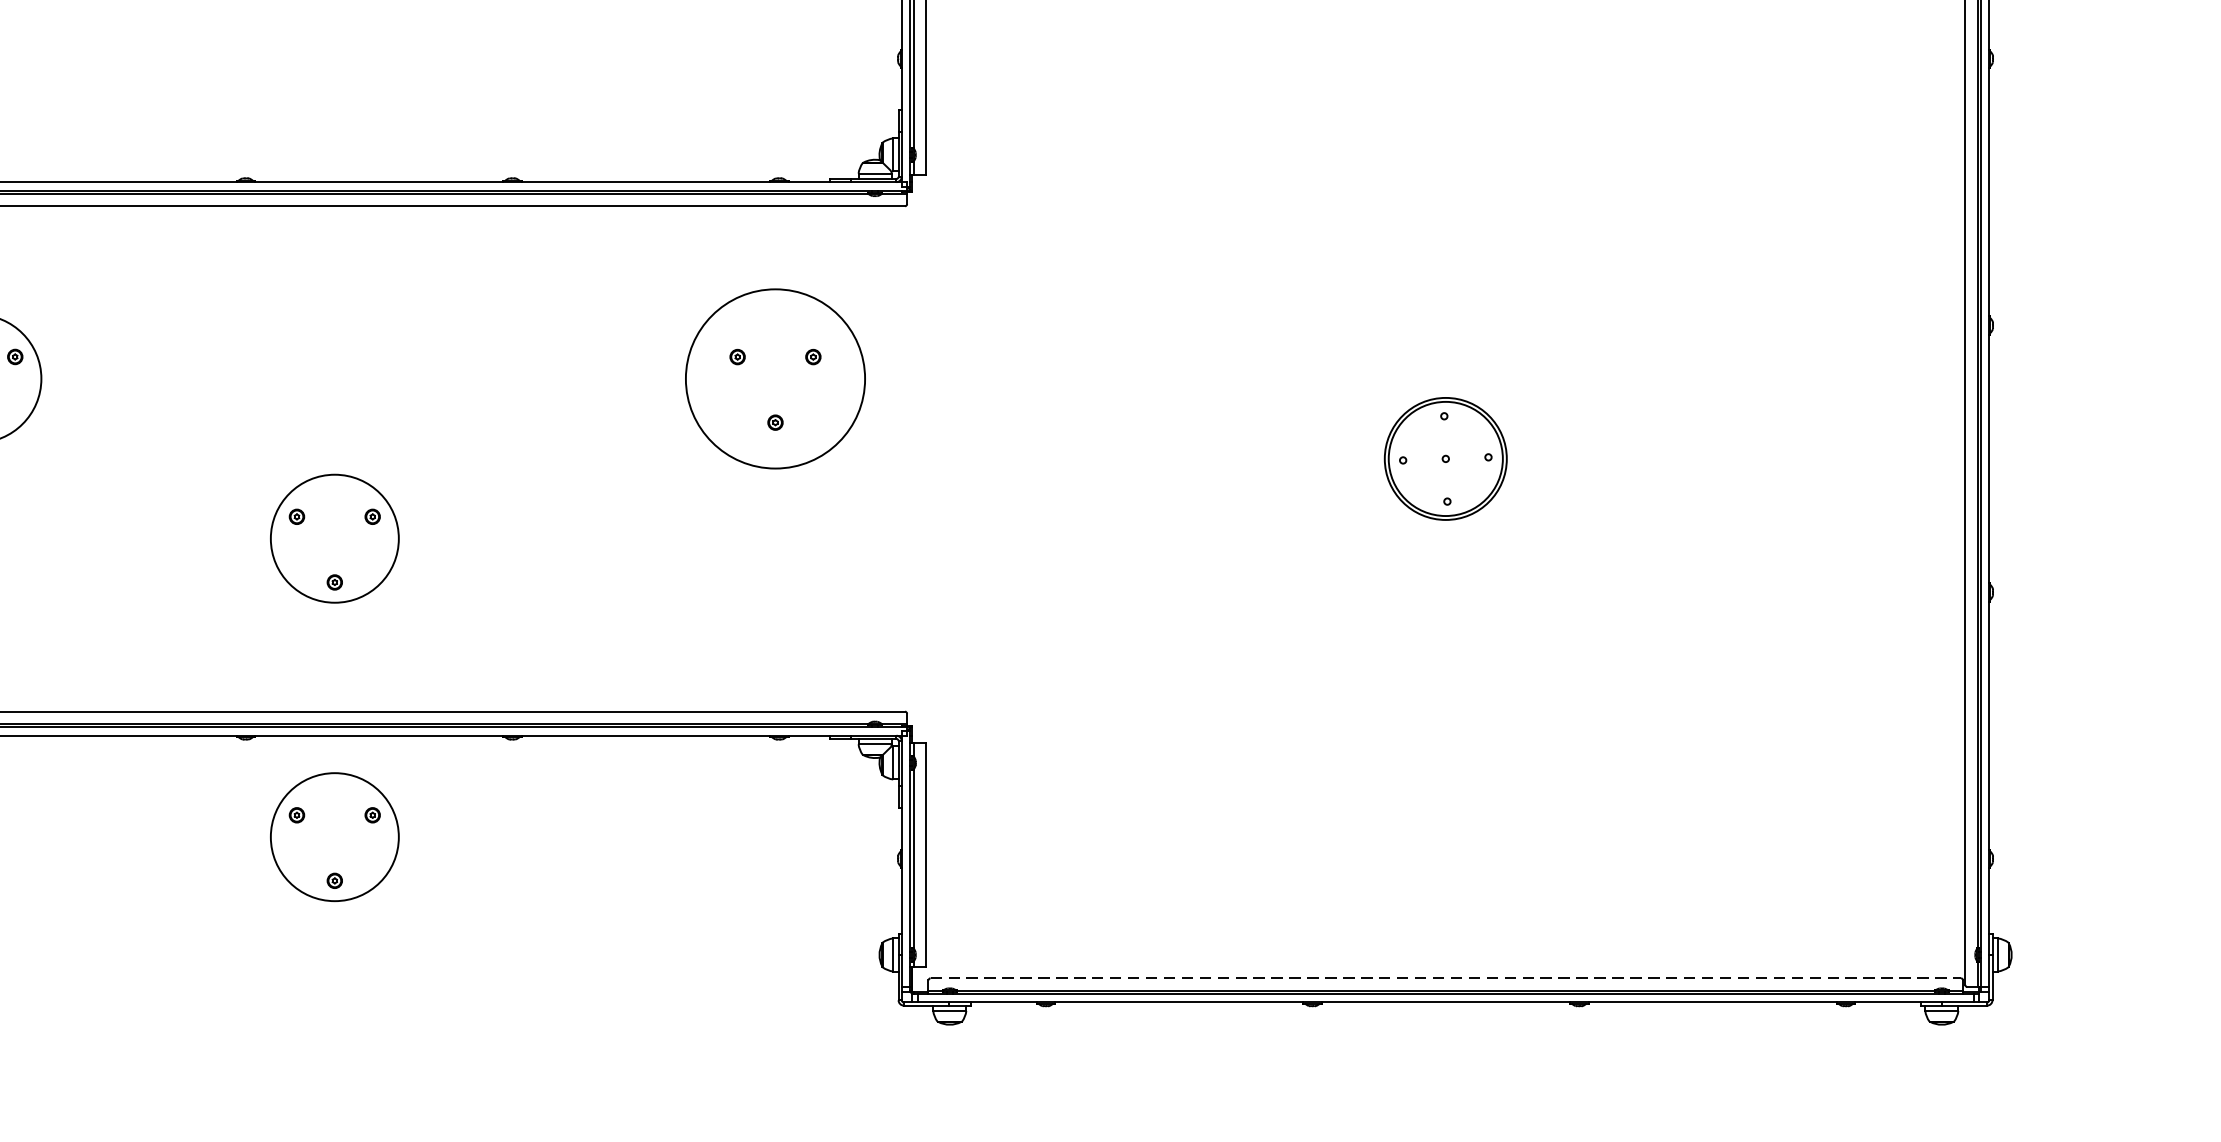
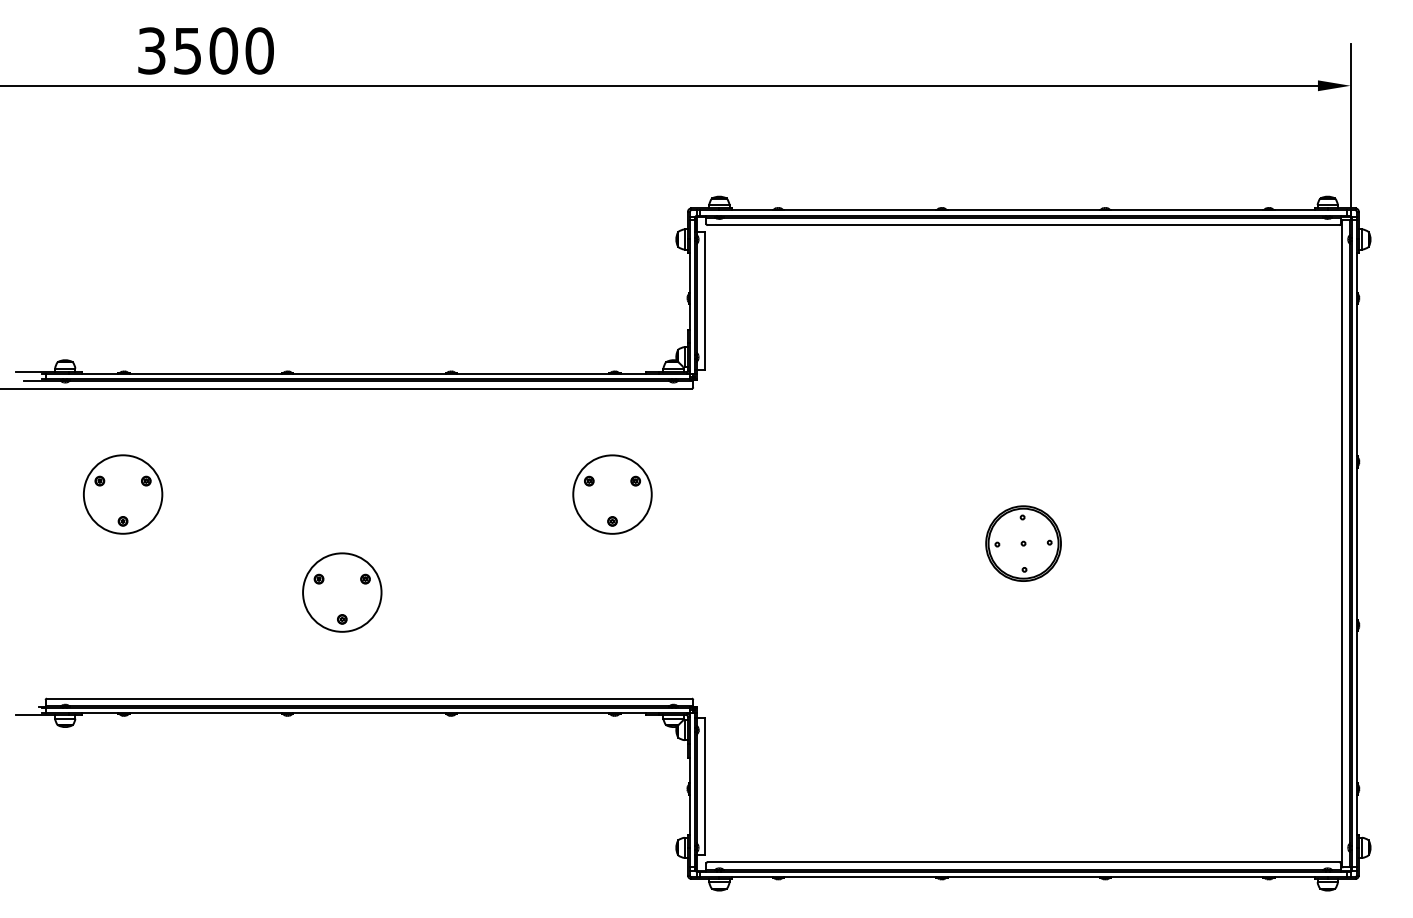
circle: (775, 378) -> (612, 494), size x0.71
part: (335, 836) -> (342, 775), removed
line: (1445, 978) -> (1023, 862), dashed -> solid

